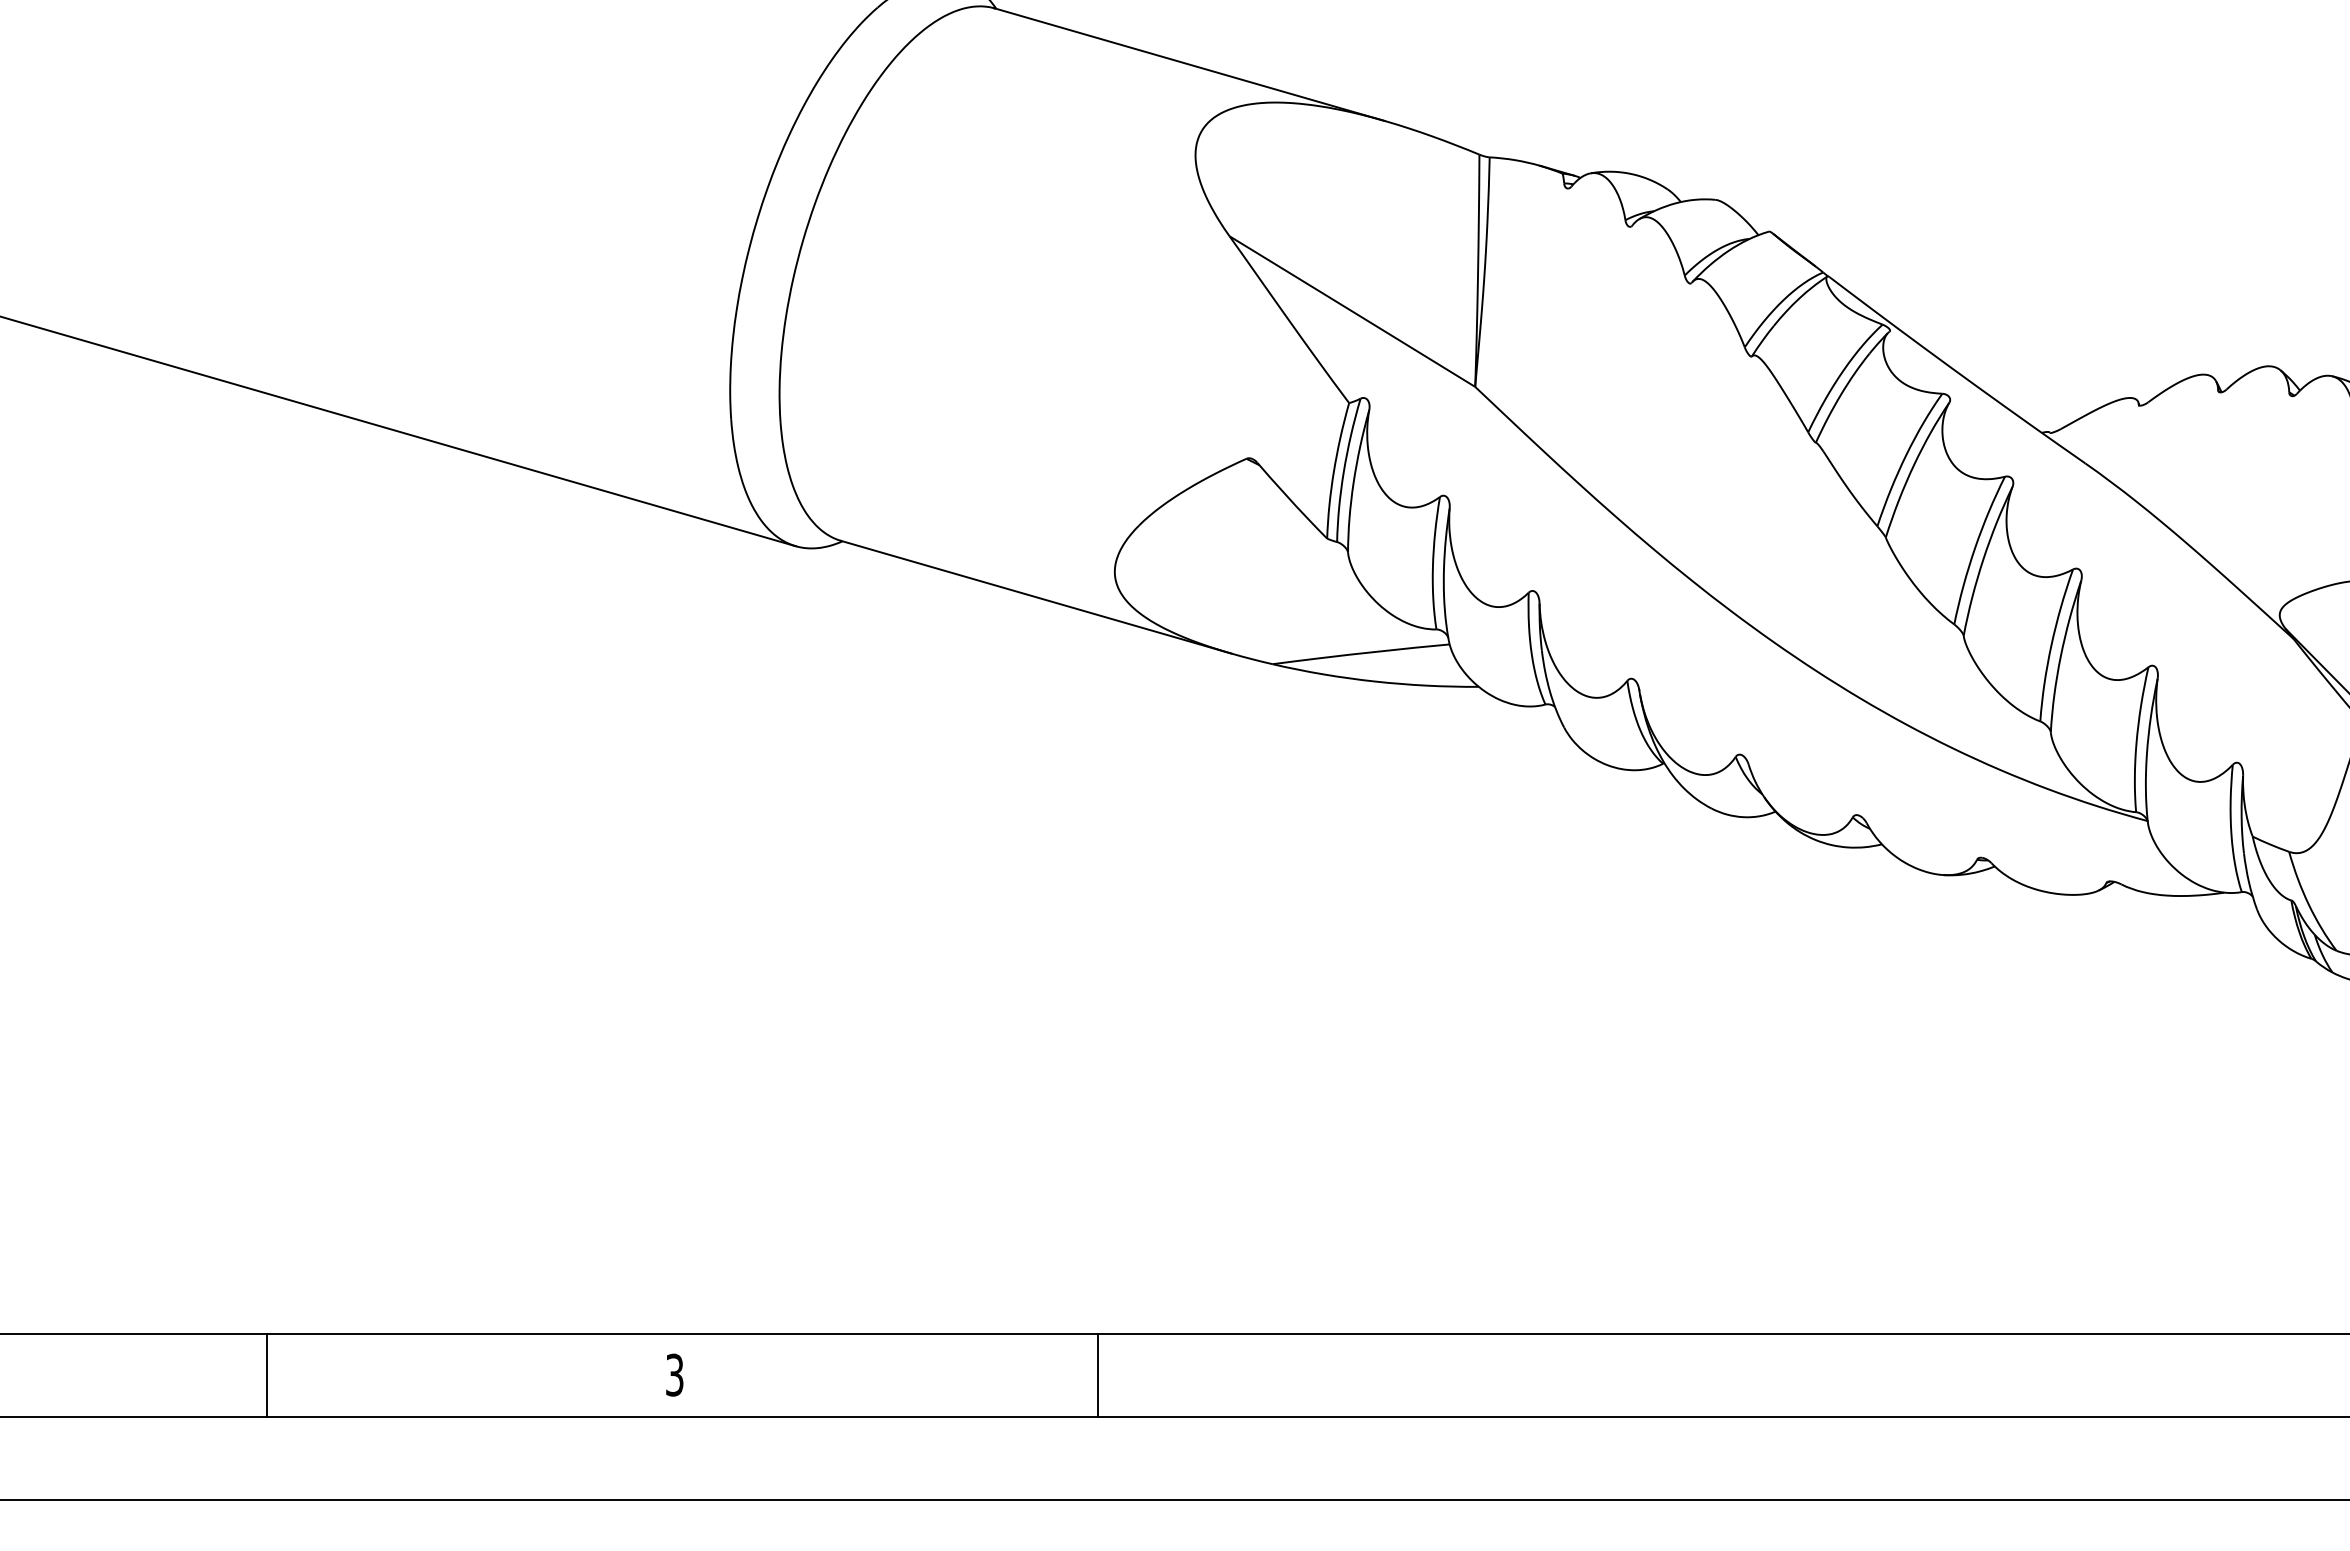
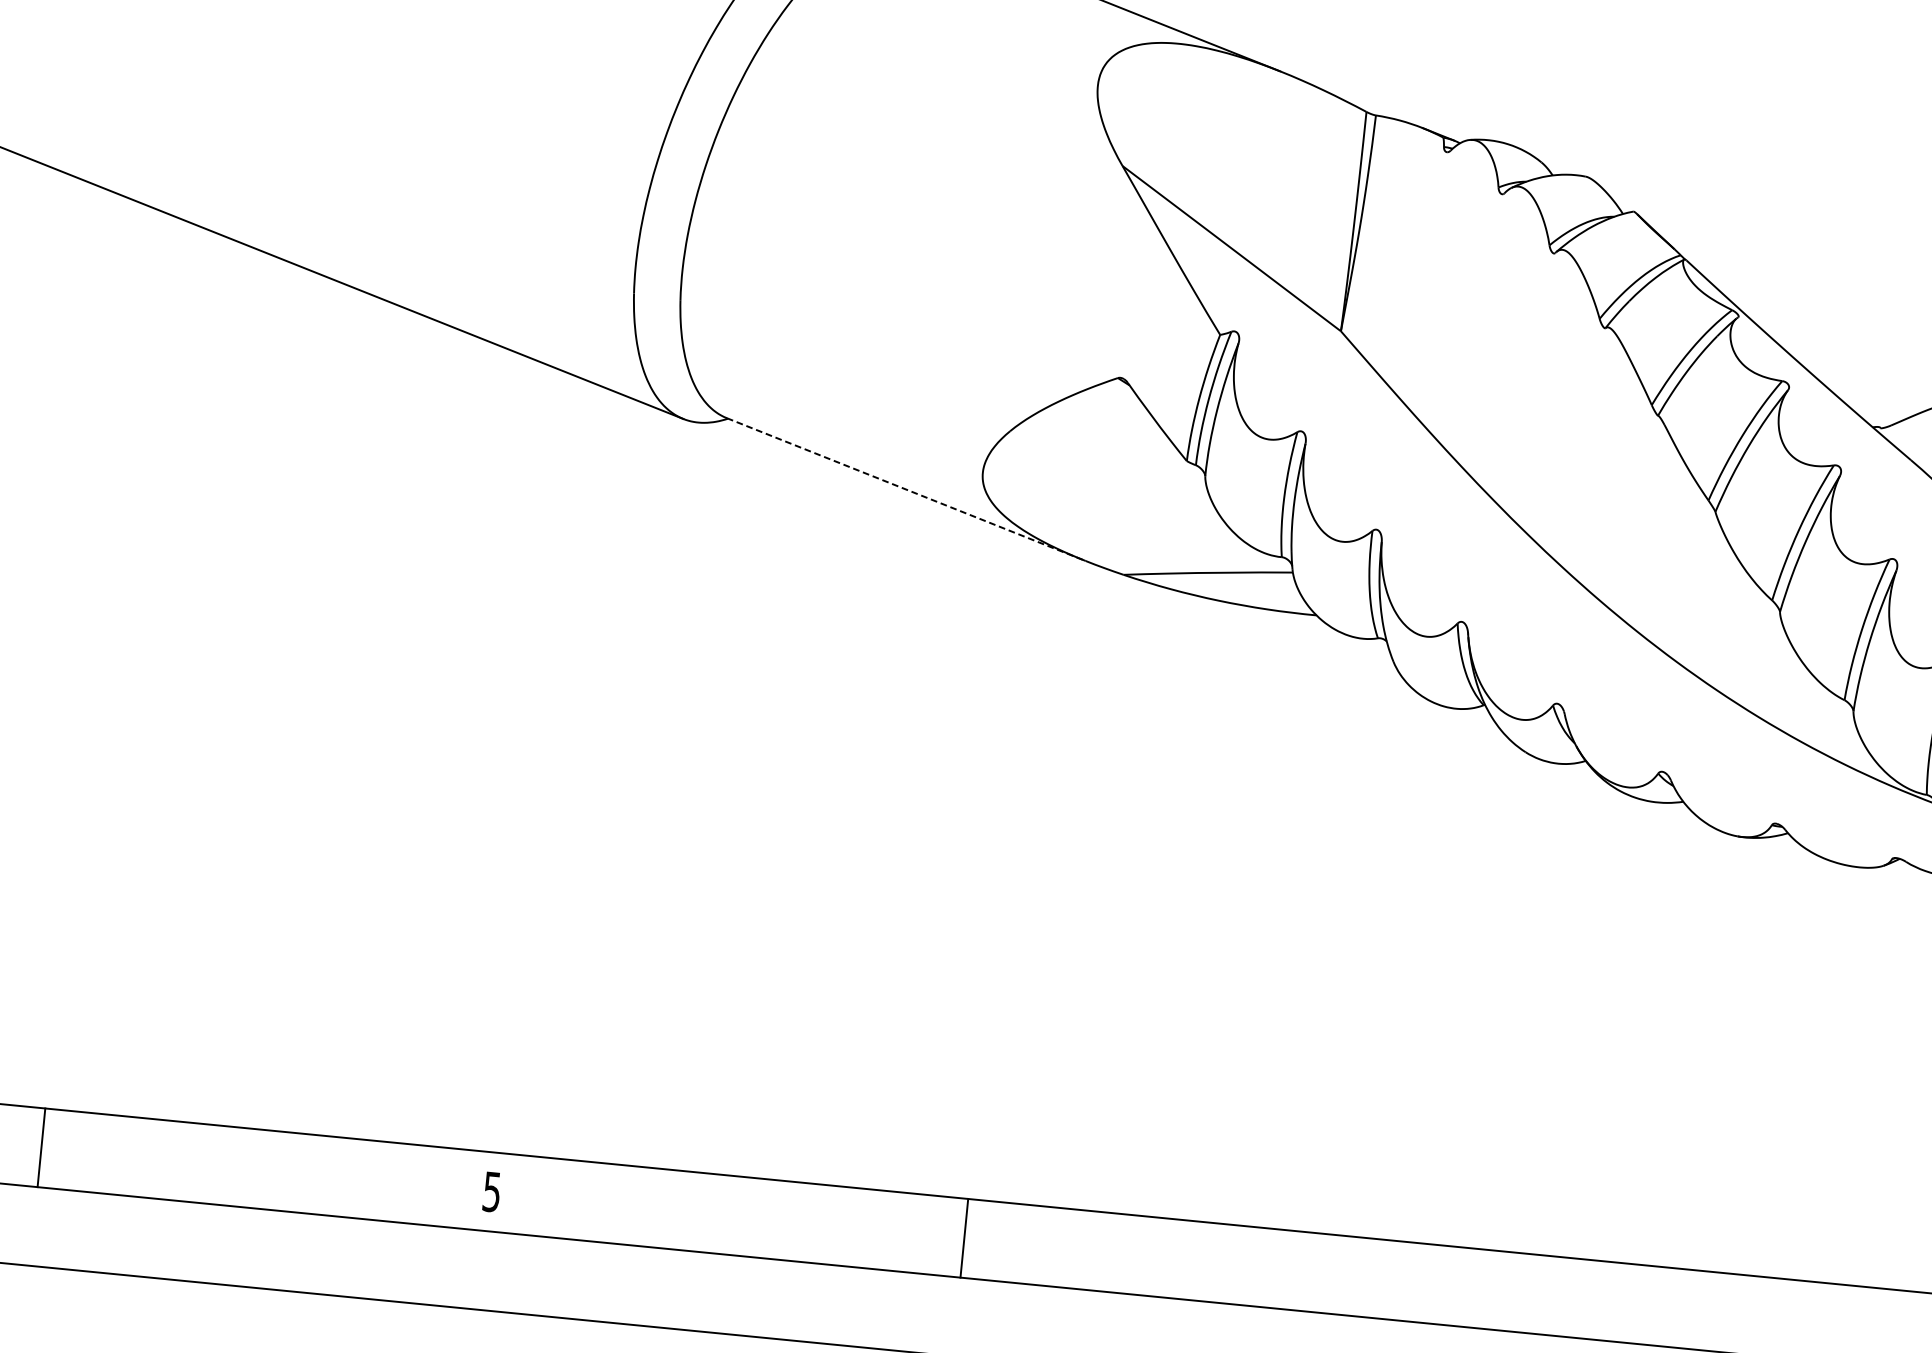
line: (1036, 597) -> (906, 489), solid -> dashed
line: (266, 1374) -> (41, 1147), moved
text: (674, 1374) -> (491, 1191), 3 -> 5
line: (1098, 1374) -> (964, 1237), moved

